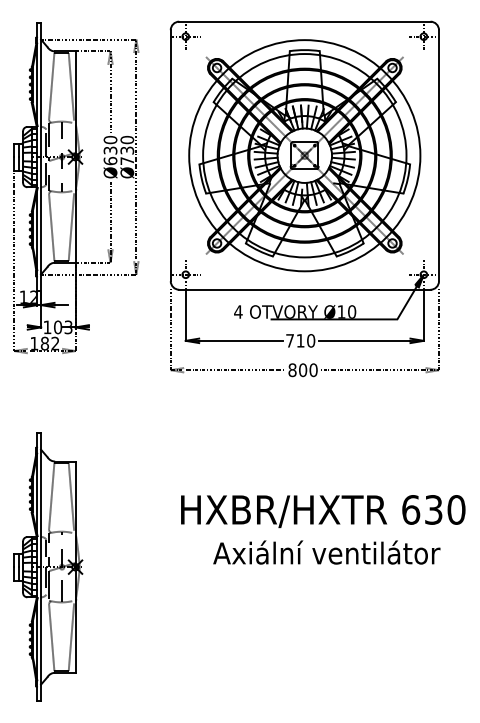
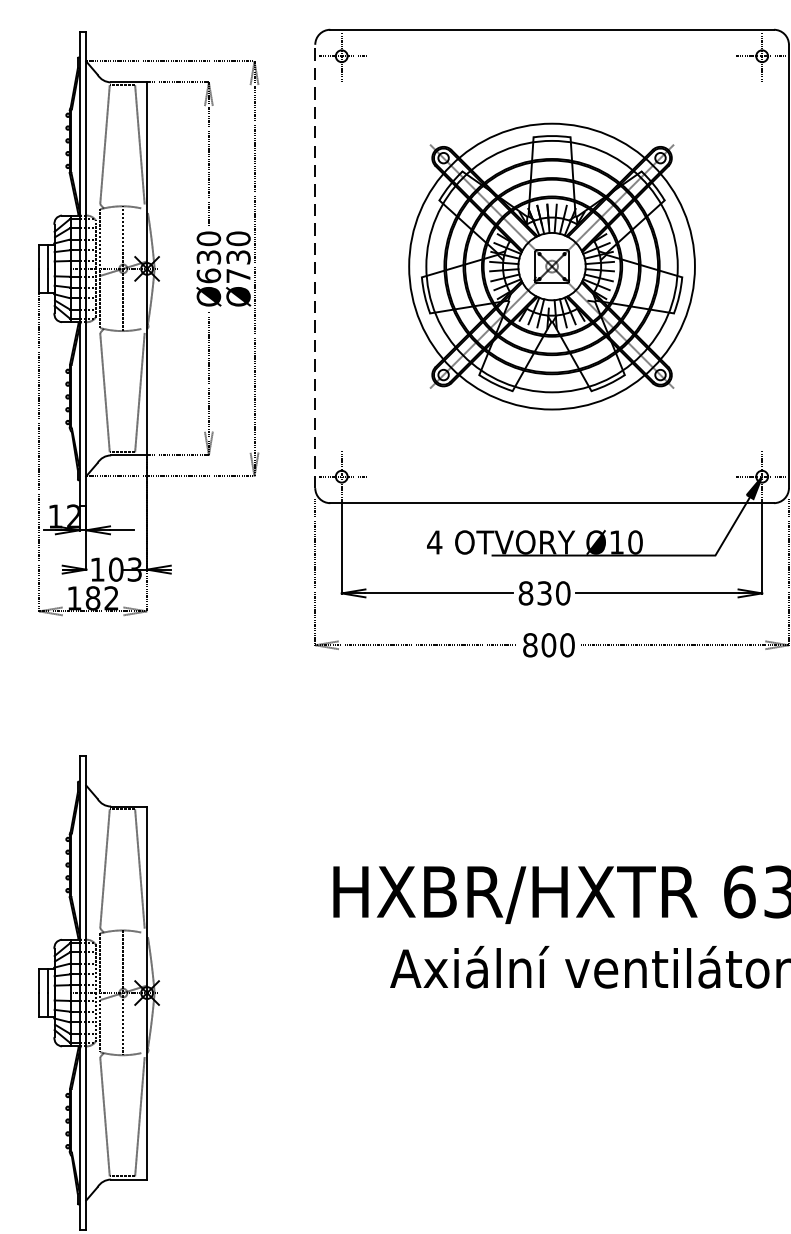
line: (170, 155) -> (314, 266), solid -> dashed
part: (304, 155) -> (551, 266), size x0.7
text: (295, 340) -> (535, 592), 710 -> 830

